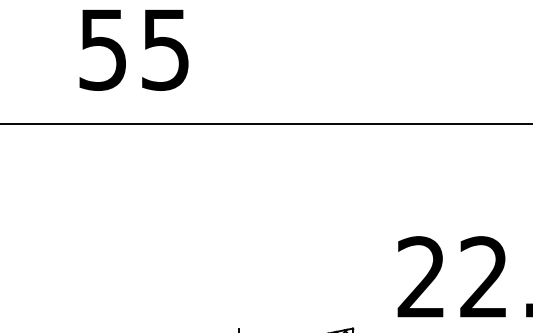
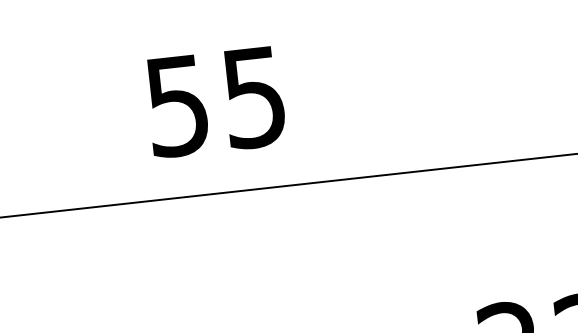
text: (133, 49) -> (214, 101), moved

